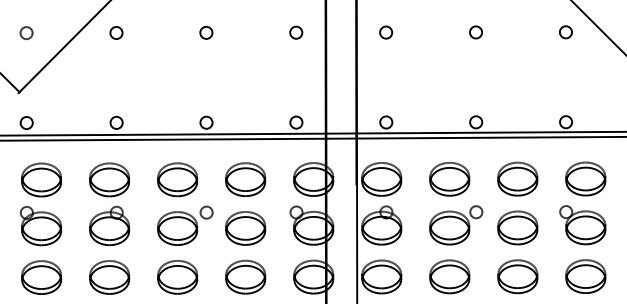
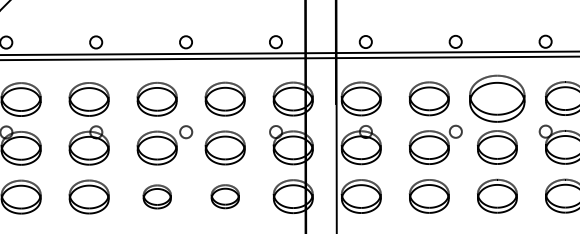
part: (517, 178) -> (497, 98), size x1.4
part: (245, 276) -> (225, 196), size x0.7
part: (177, 277) -> (157, 197), size x0.7

